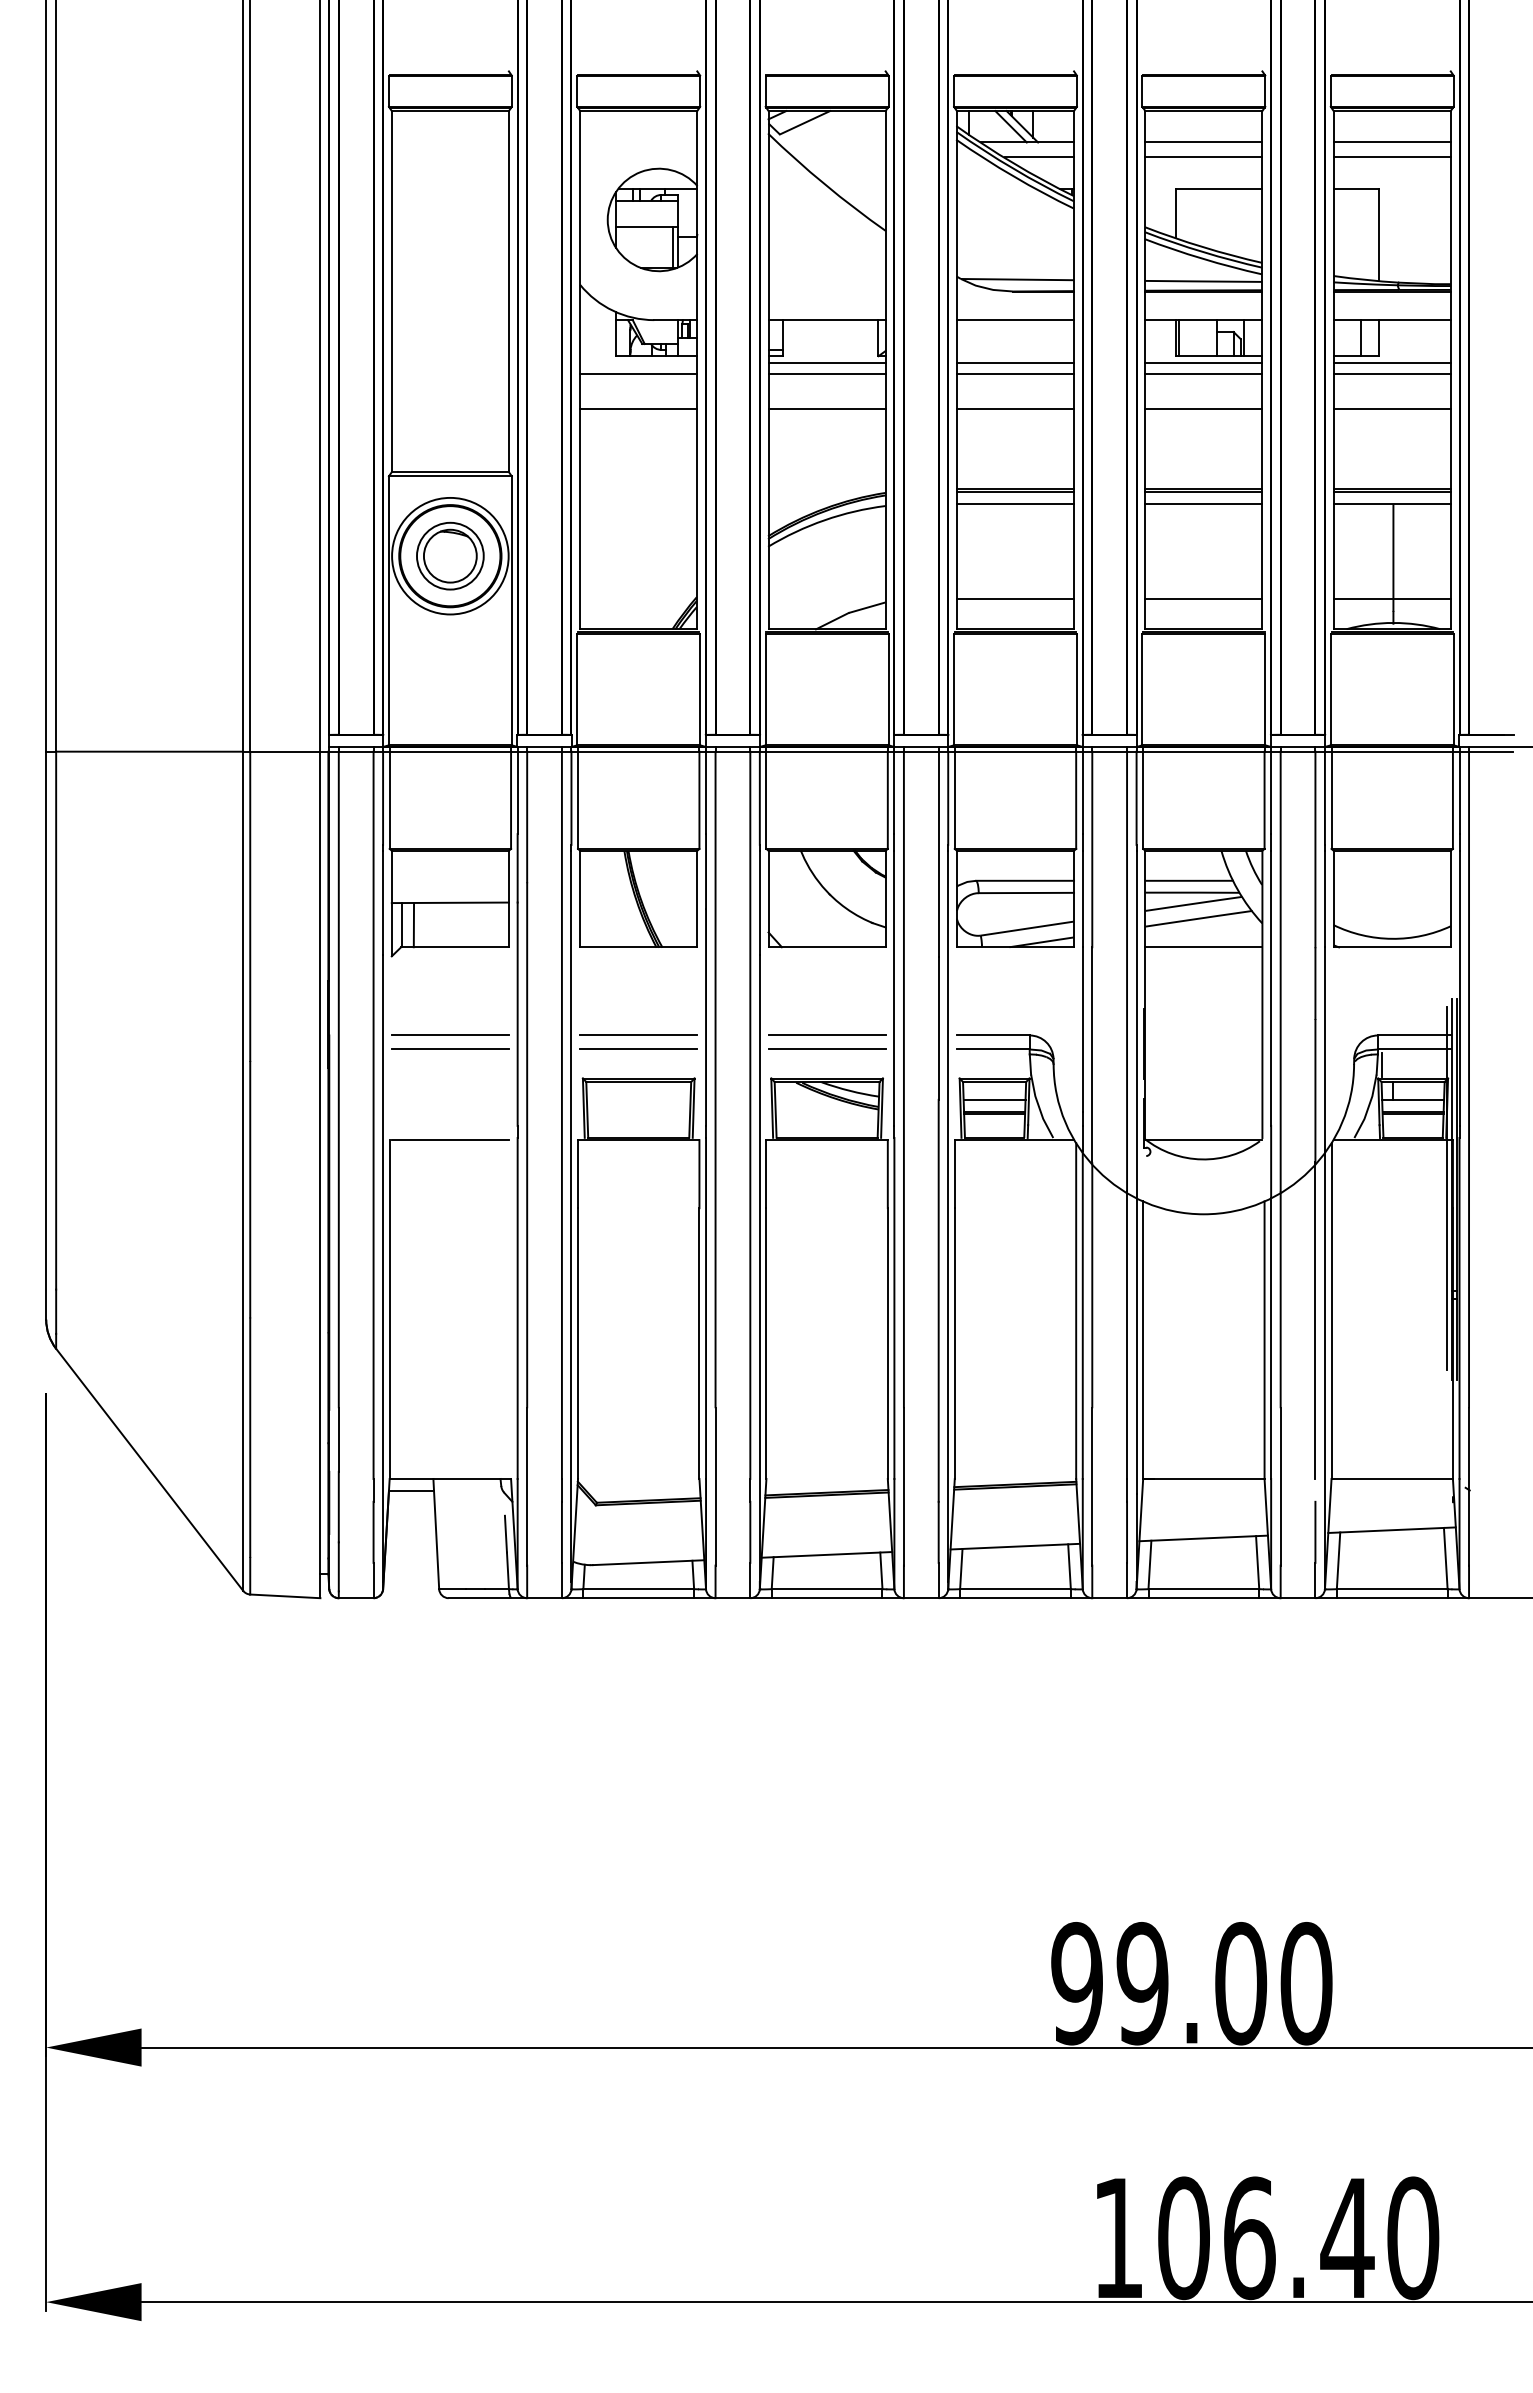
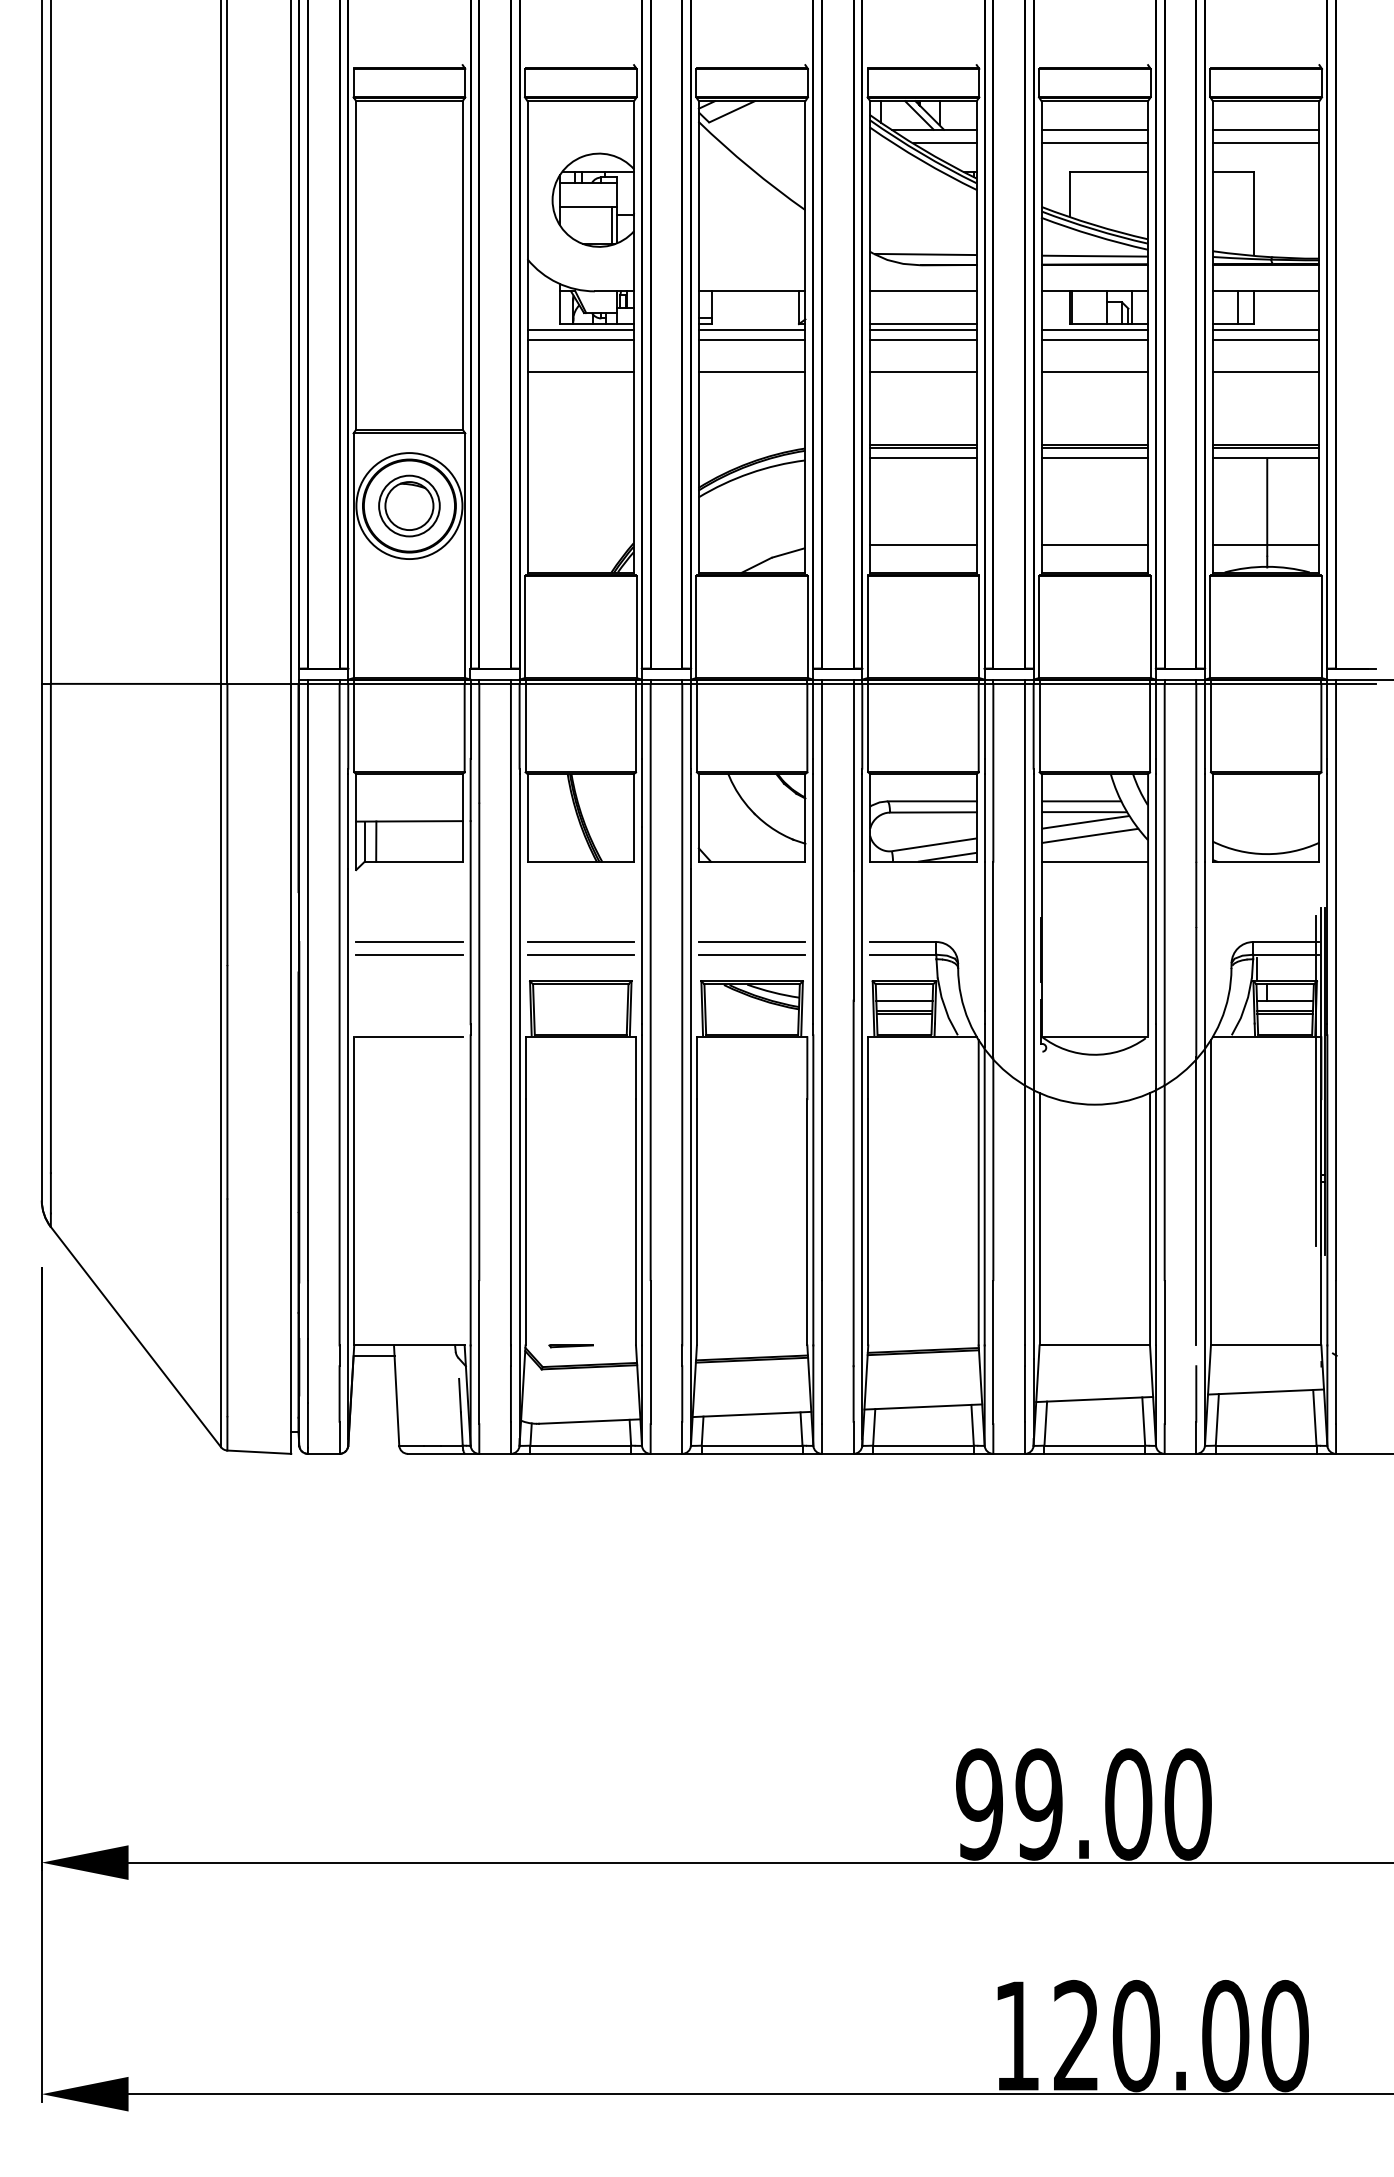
line: (1015, 355) -> (923, 323), added
line: (638, 363) -> (580, 330), added
line: (628, 1479) -> (571, 1345), added
text: (1266, 2238) -> (1151, 2036), 106.40 -> 120.00

